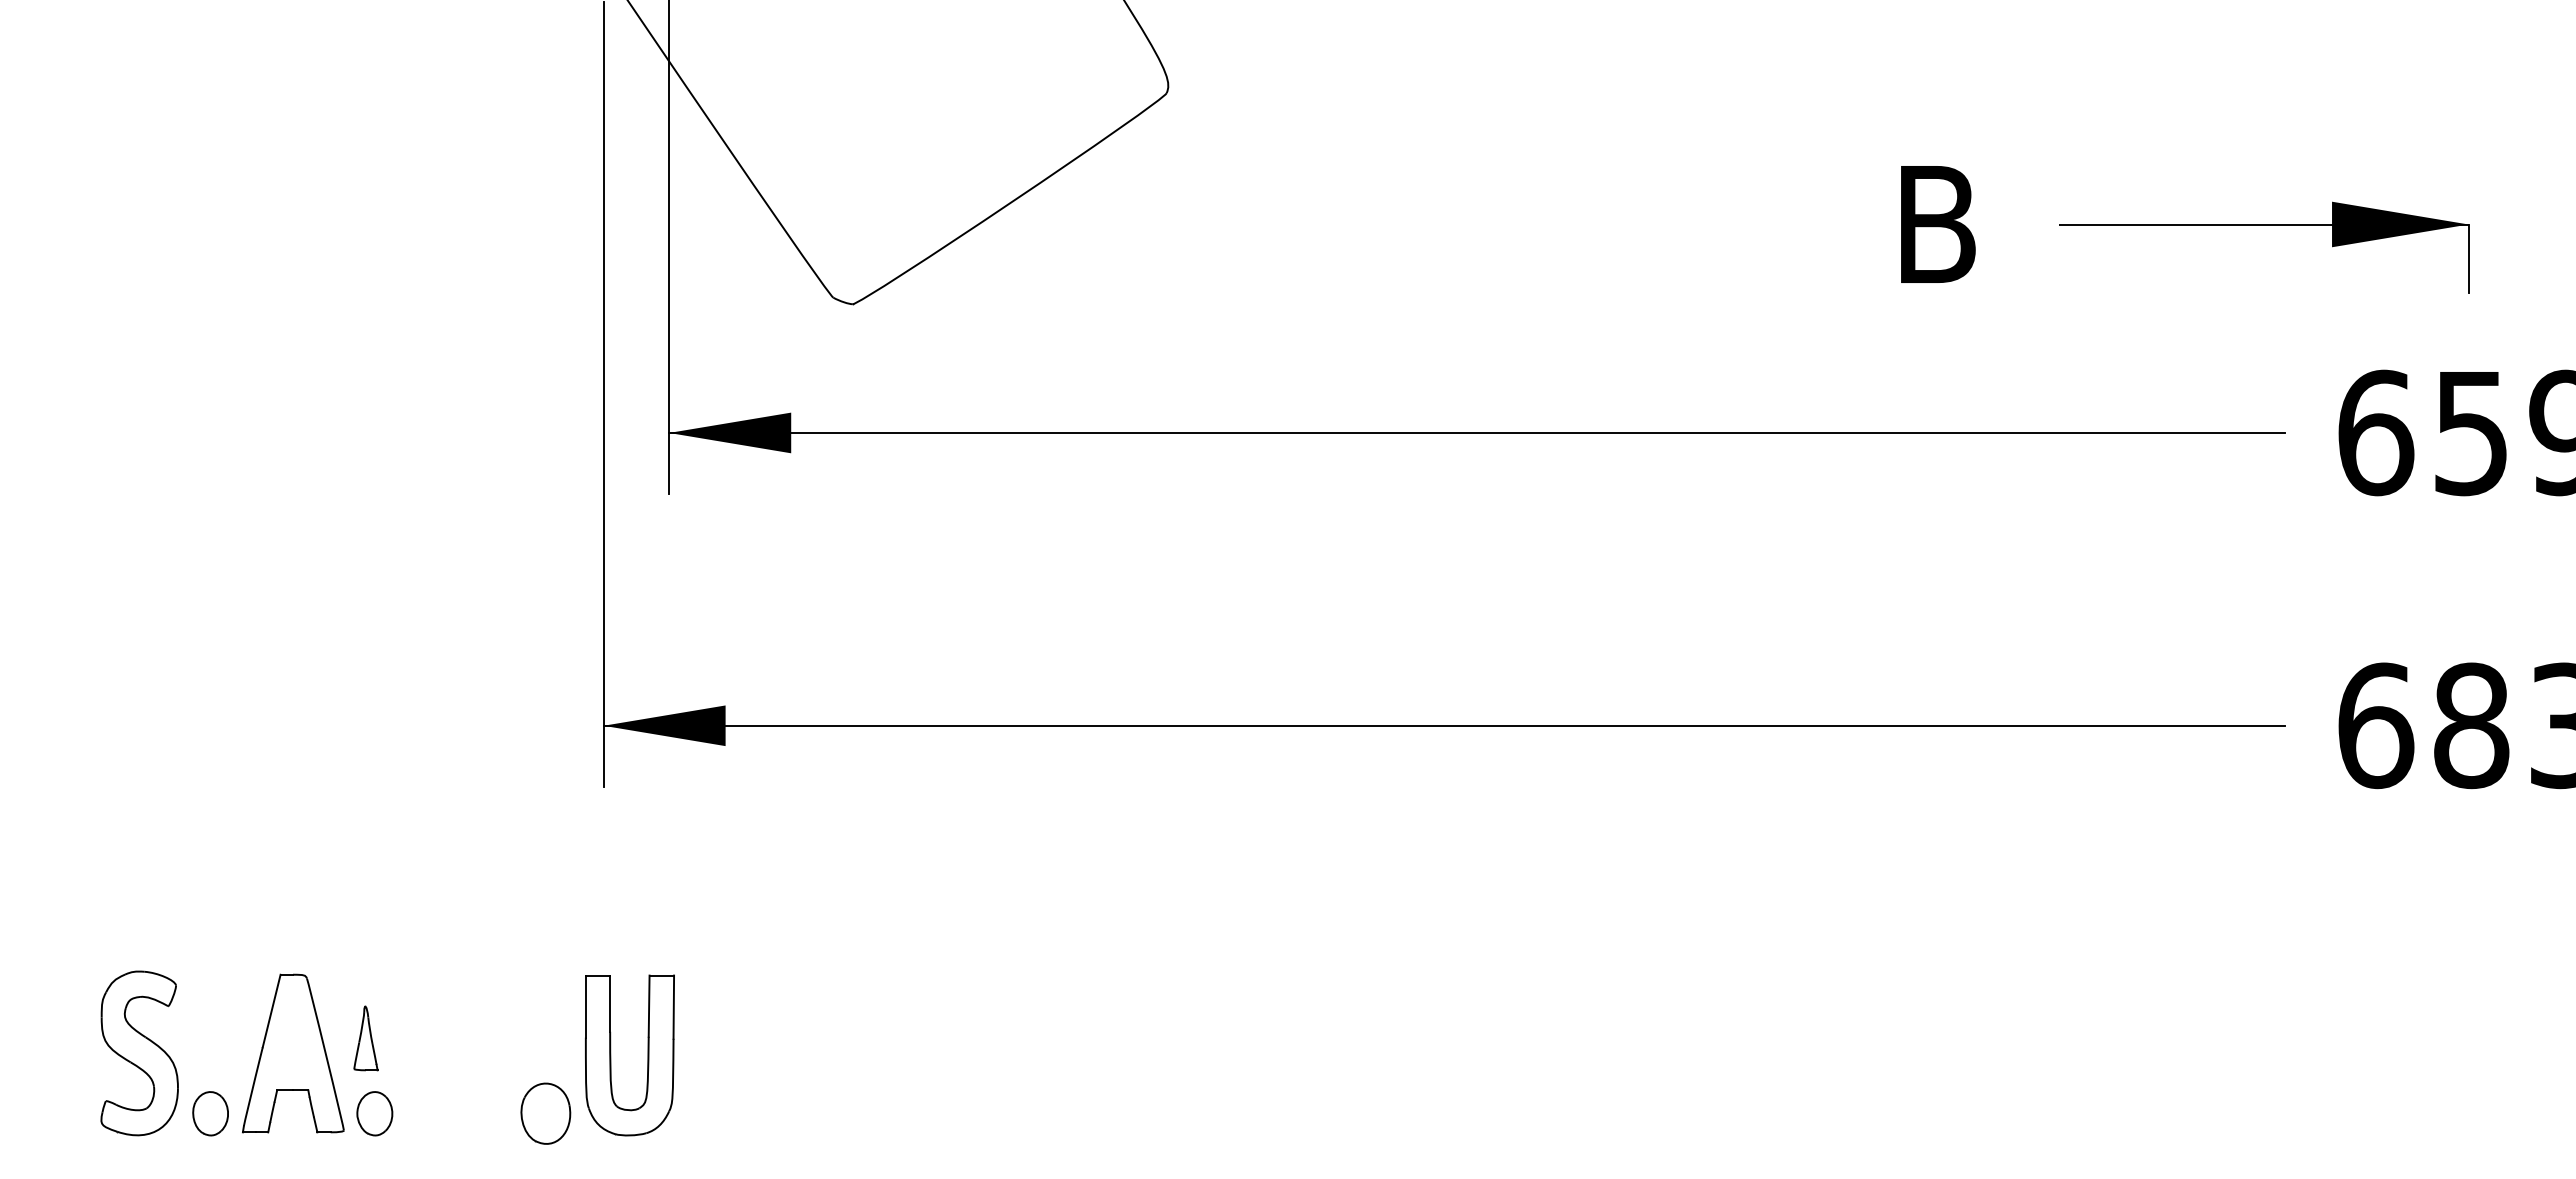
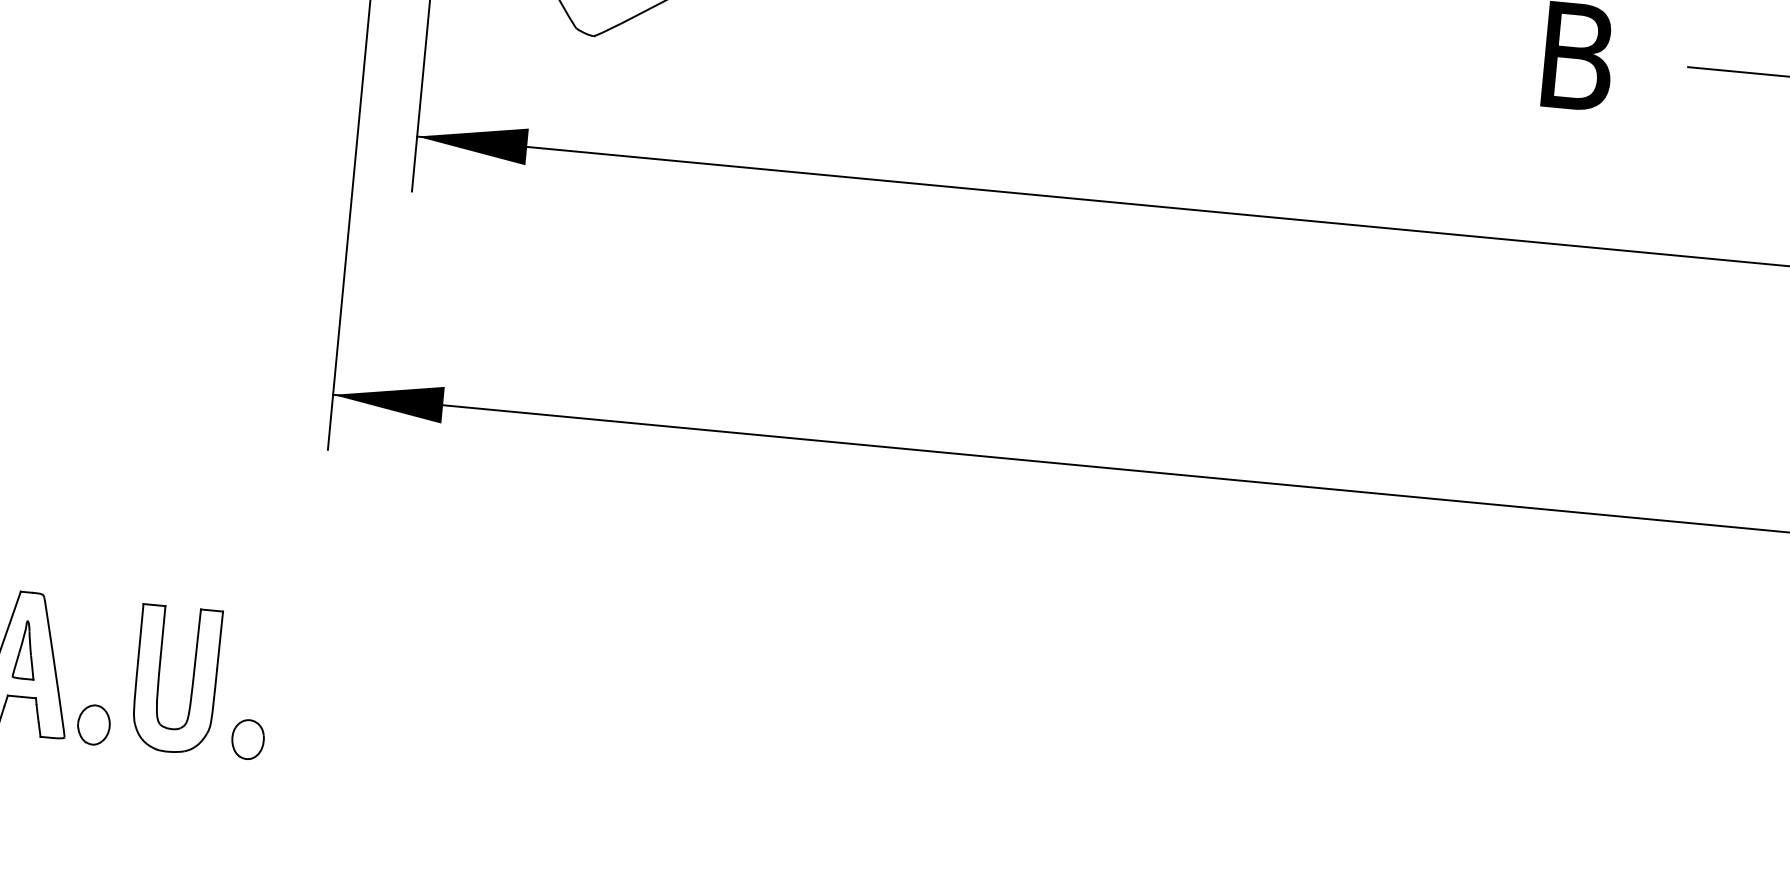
part: (365, 1038) -> (25, 650), moved
part: (611, 1055) -> (159, 678), moved
part: (545, 1113) -> (247, 739), size x0.71

